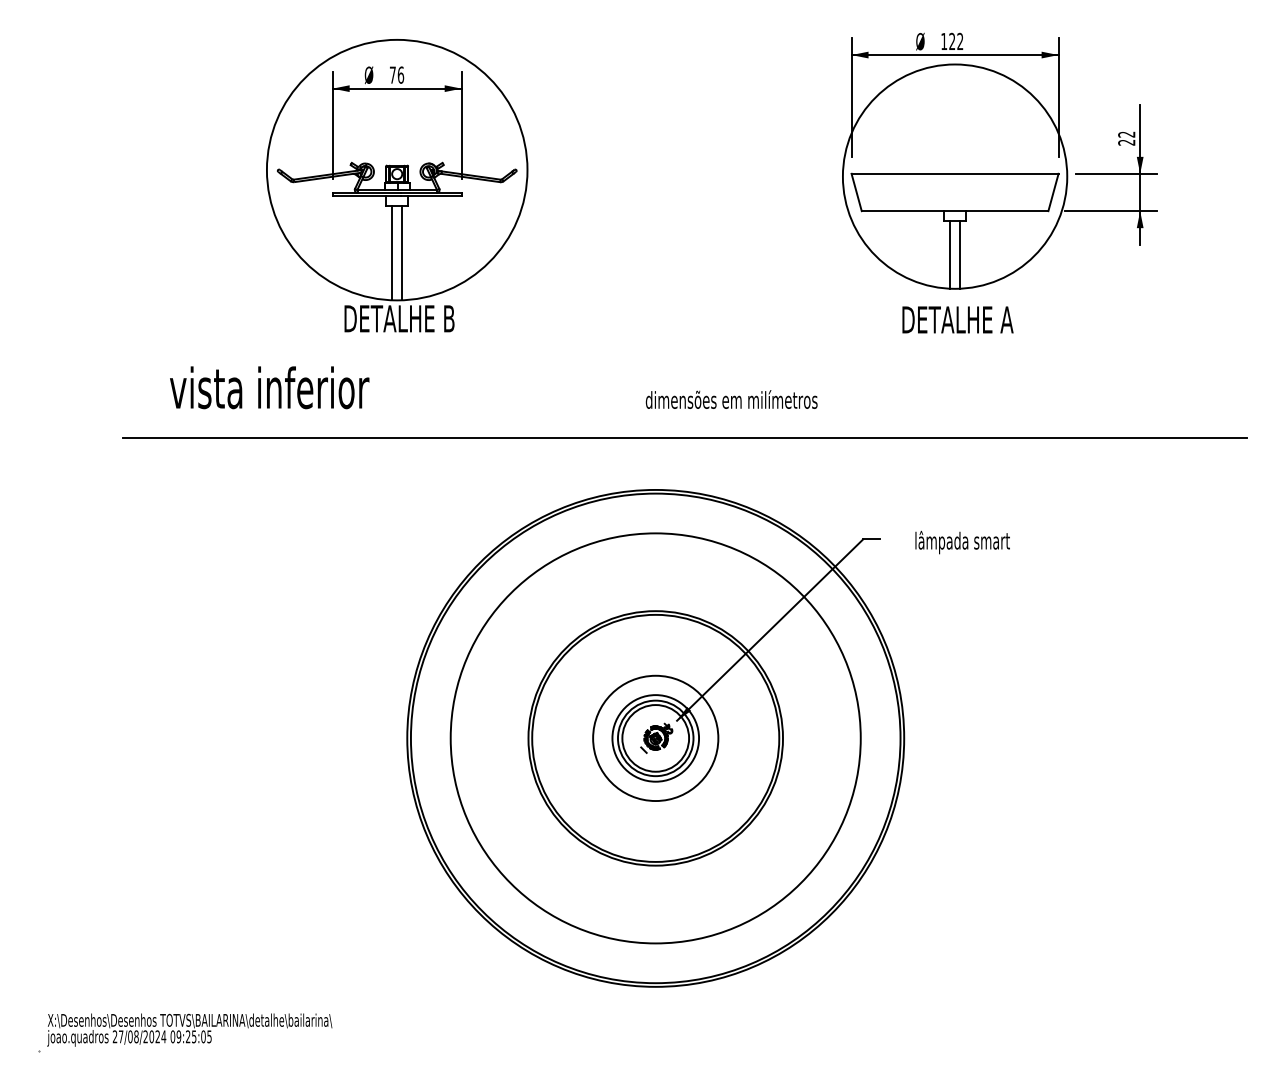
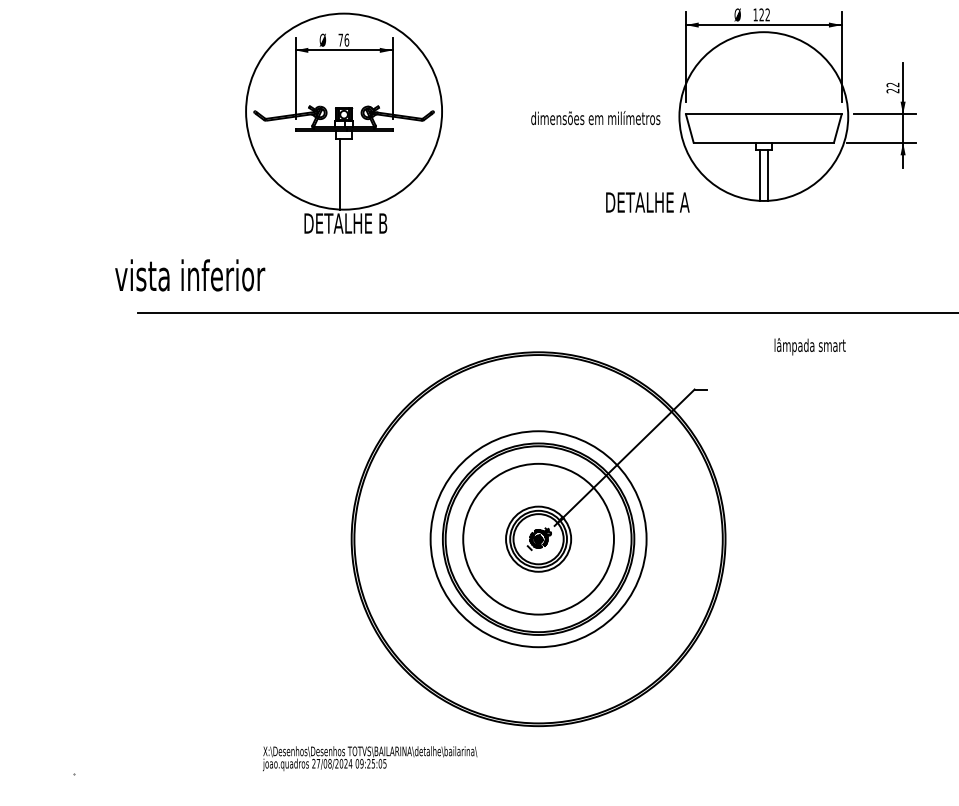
line: (402, 253) -> (348, 174), removed
text: (957, 319) -> (647, 202), moved
text: (269, 387) -> (190, 275), moved
text: (731, 399) -> (595, 117), moved
text: (962, 542) -> (810, 346), moved
circle: (655, 738) -> (538, 539), size x0.7
circle: (655, 738) -> (538, 539), size x1.6
text: (189, 1029) -> (369, 758), moved

